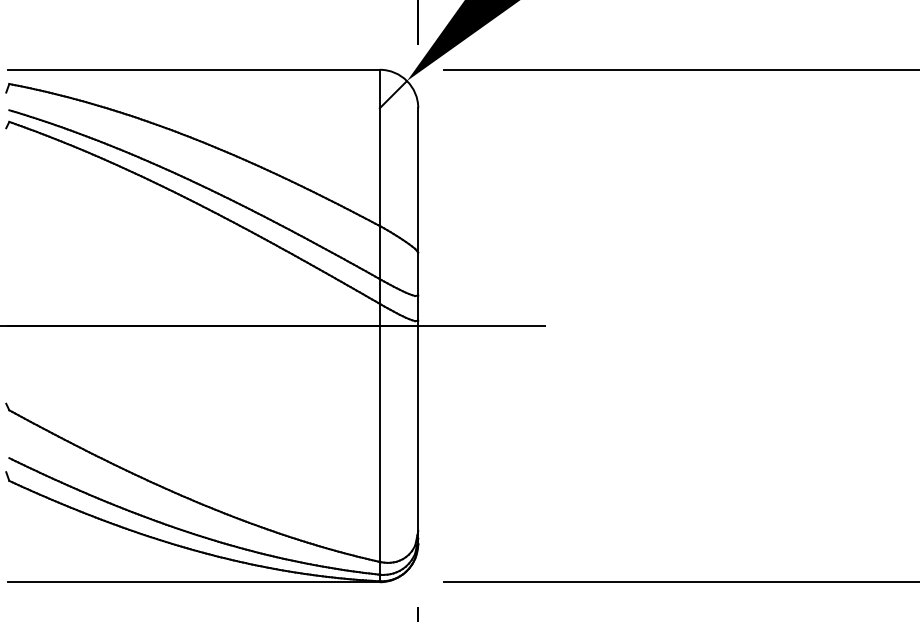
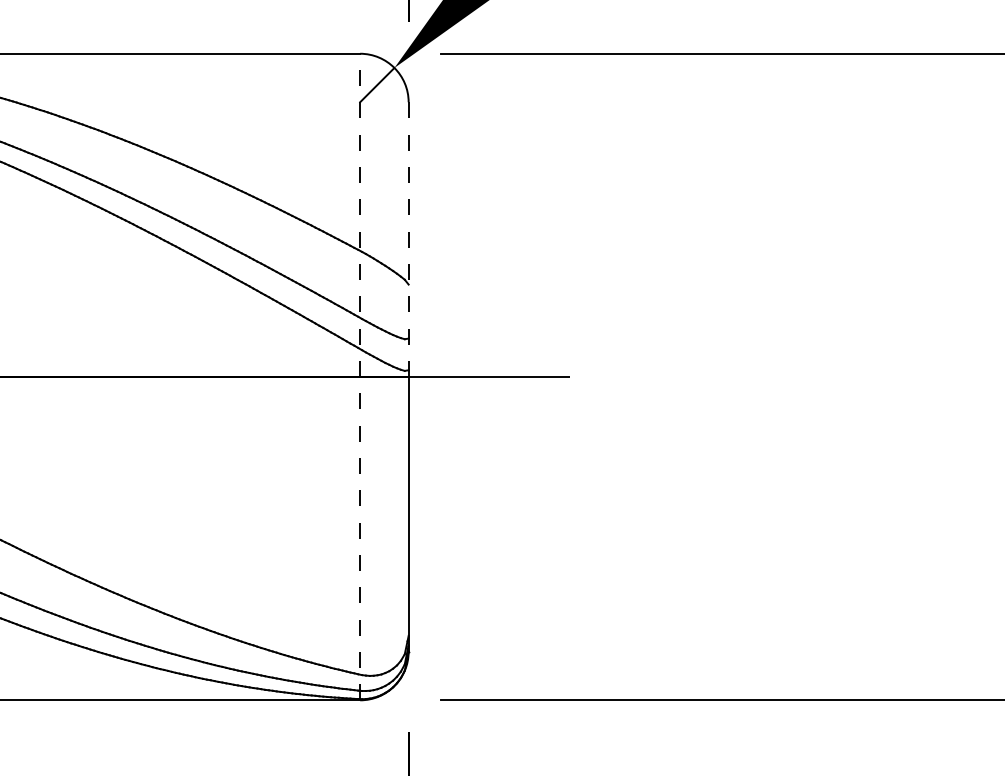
line: (418, 217) -> (408, 240), solid -> dashed
line: (379, 325) -> (359, 376), solid -> dashed

